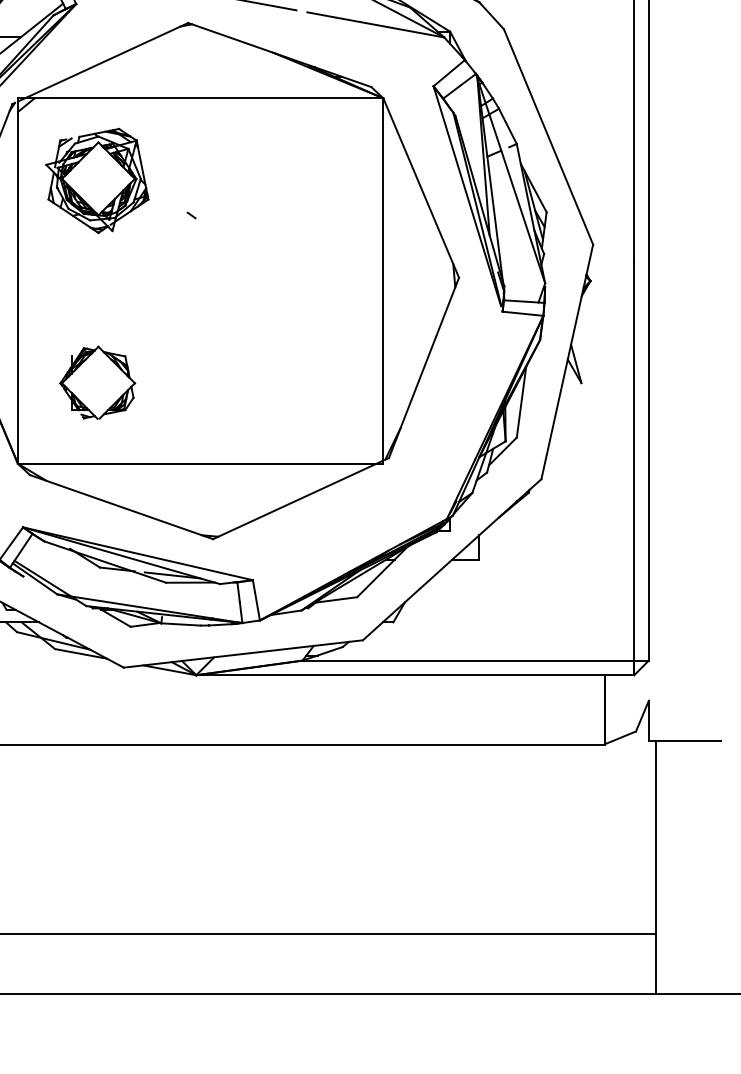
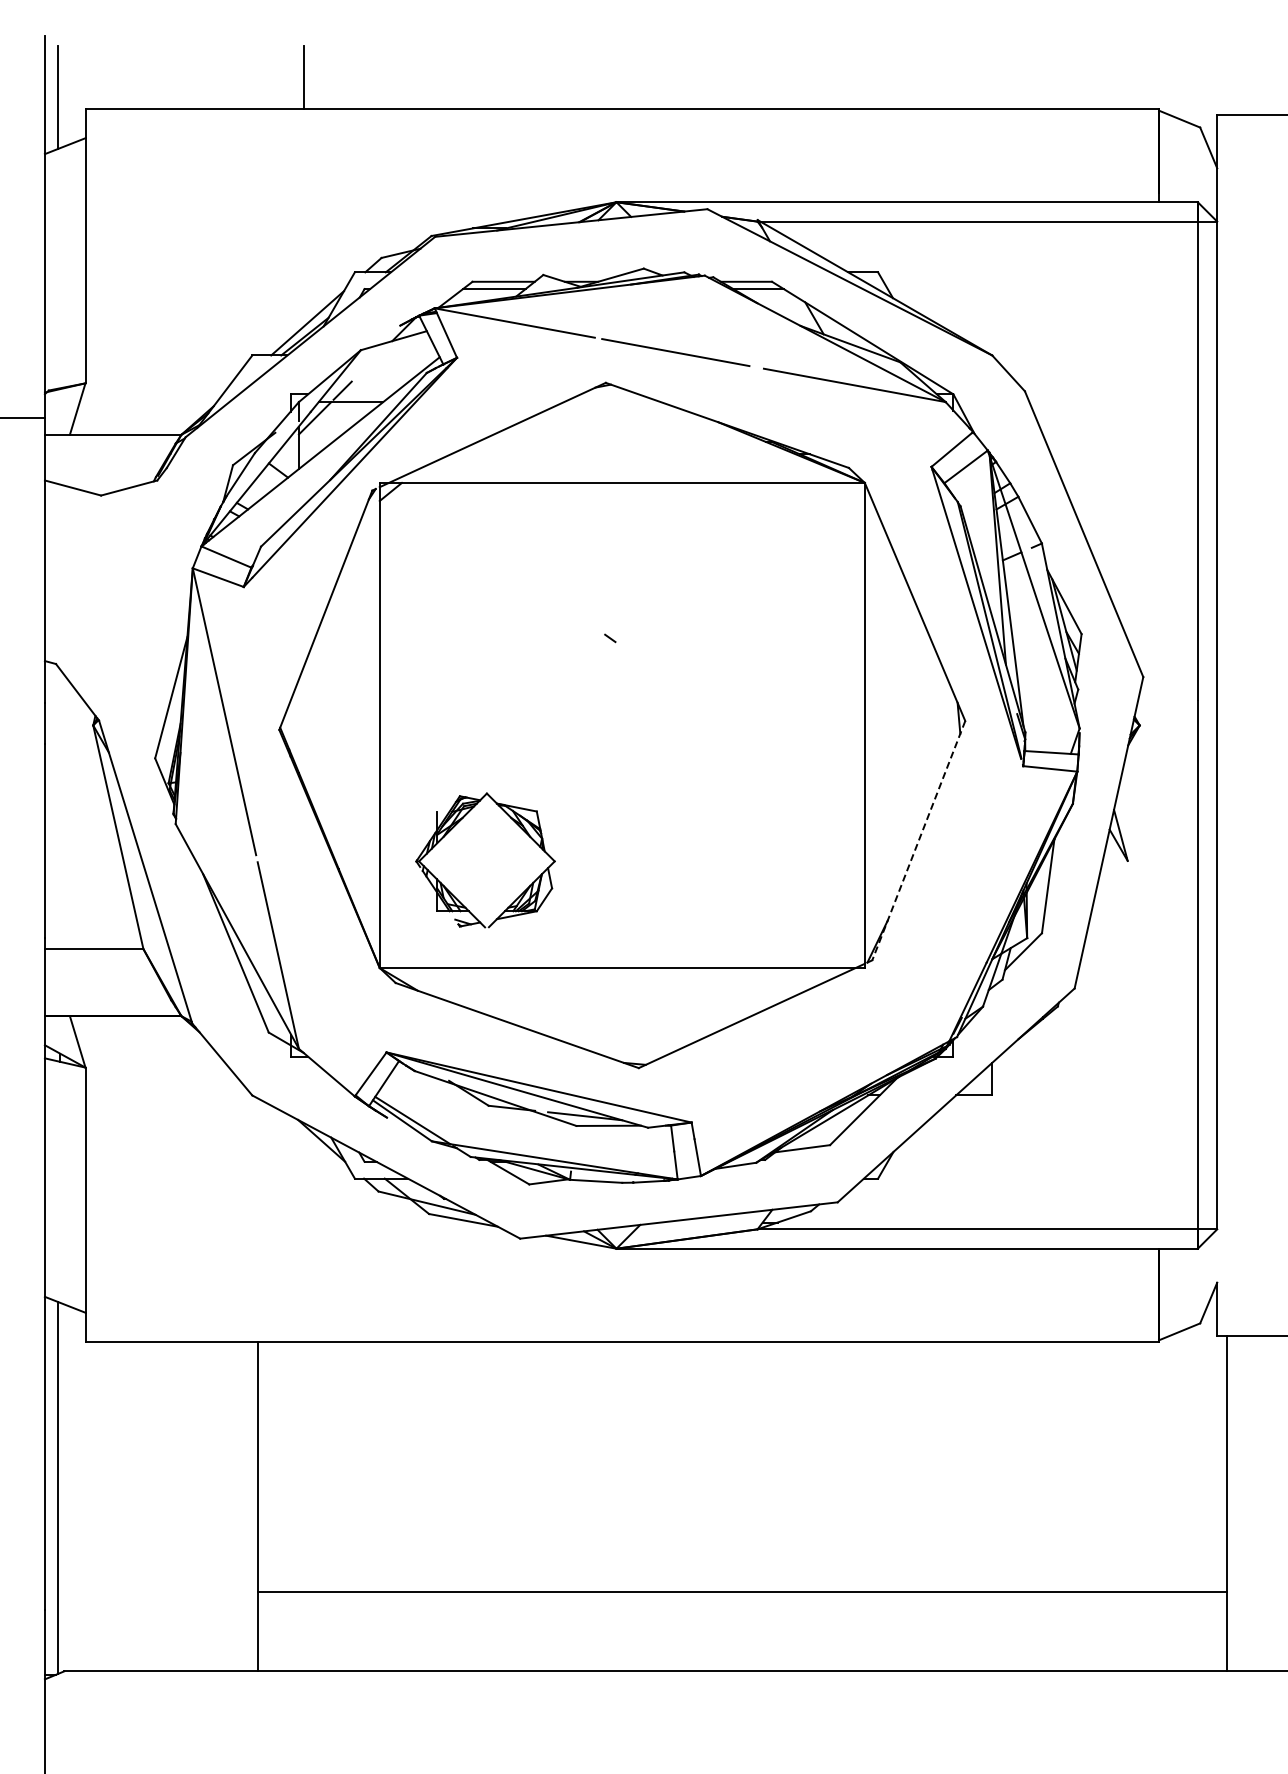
part: (96, 180) -> (484, 592), removed
line: (423, 368) -> (918, 841), solid -> dashed
part: (97, 382) -> (485, 860), size x1.4

